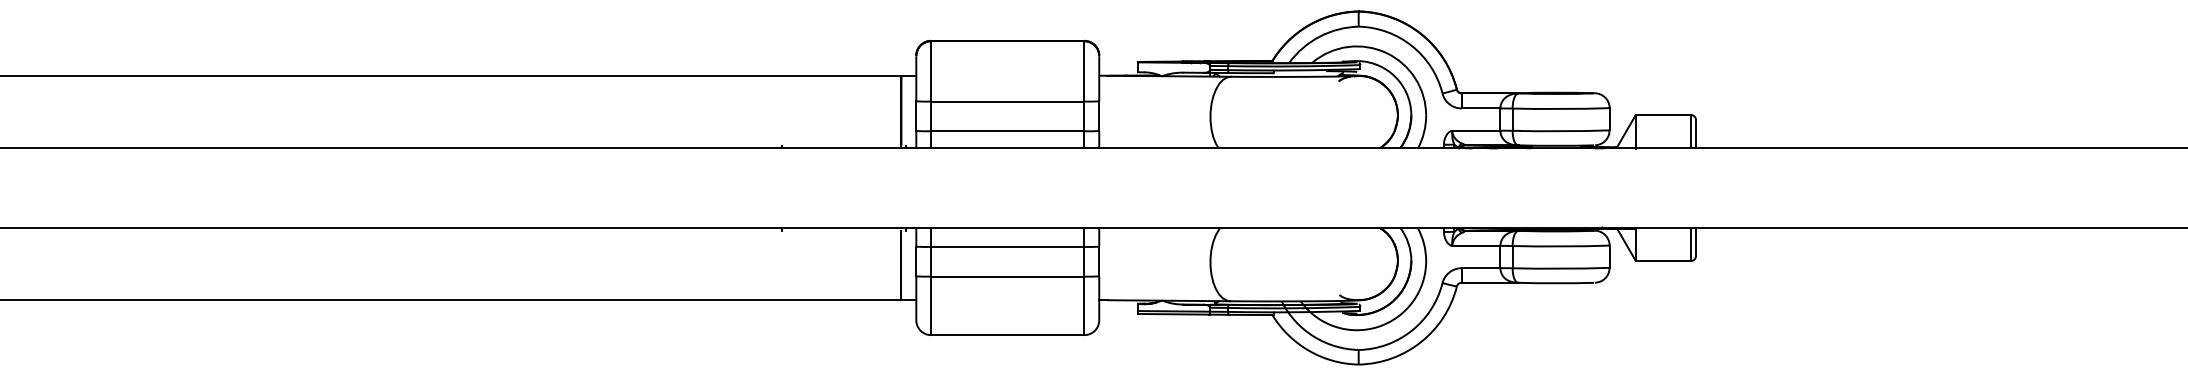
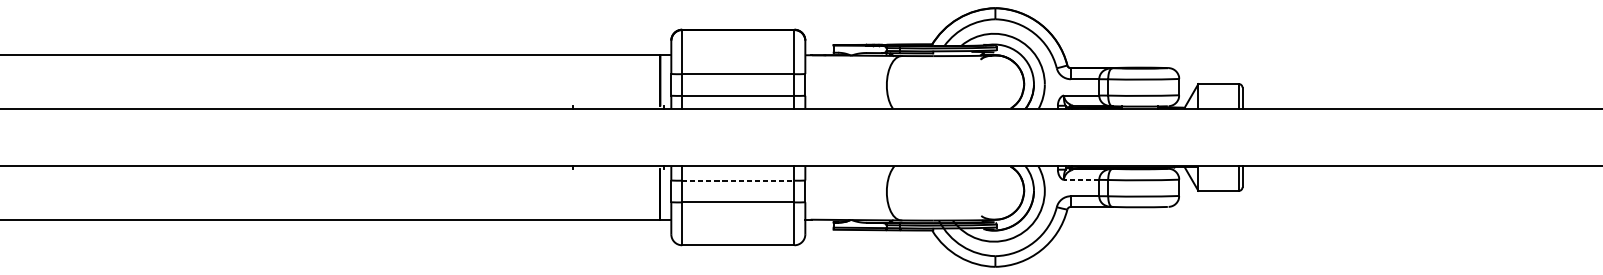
line: (1475, 245) -> (1080, 179), solid -> dashed
line: (1007, 246) -> (738, 180), solid -> dashed

